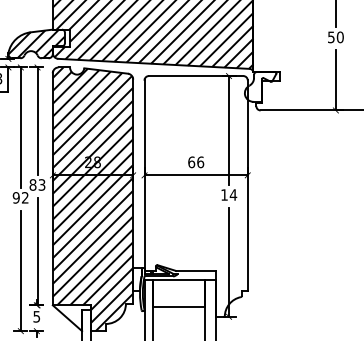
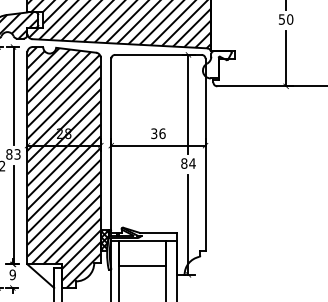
text: (191, 162) -> (154, 133), 66 -> 36
text: (224, 194) -> (184, 163), 14 -> 84
hatch: (137, 279) -> (104, 240), added
text: (36, 316) -> (12, 274), 5 -> 9

